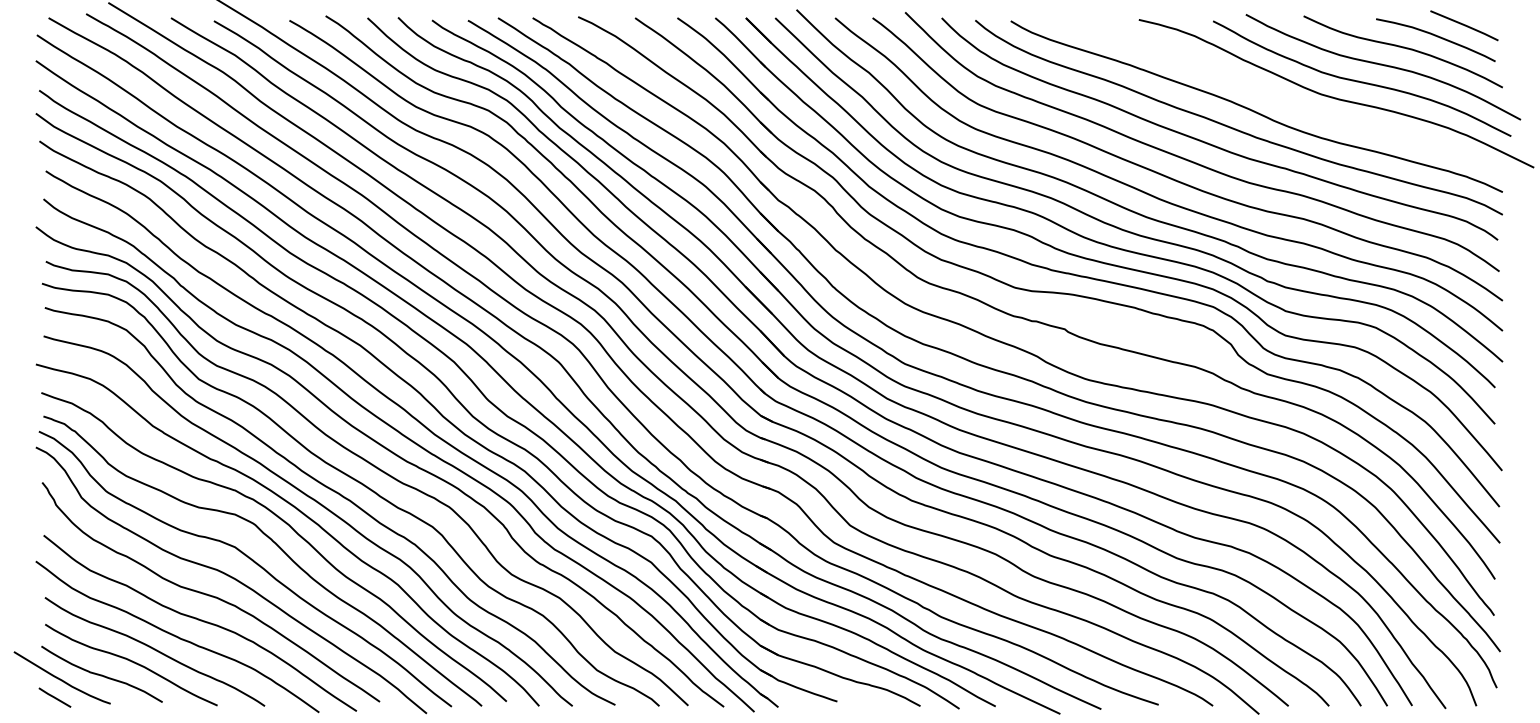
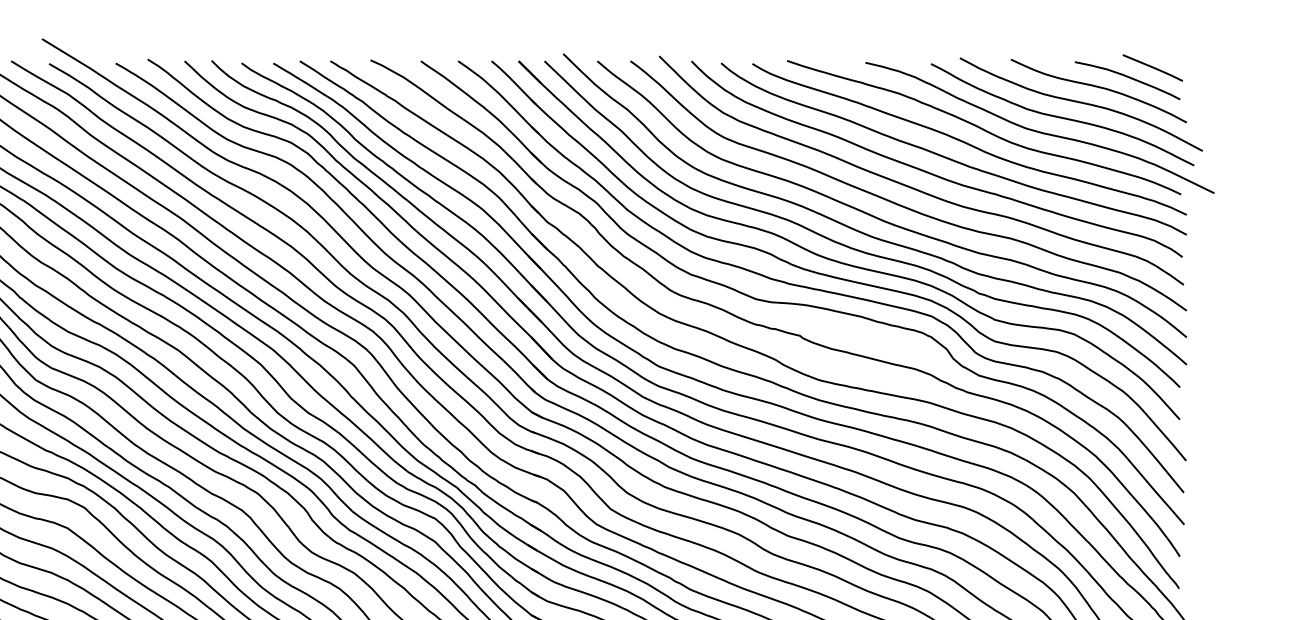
curve: (1272, 94) -> (983, 128), added

